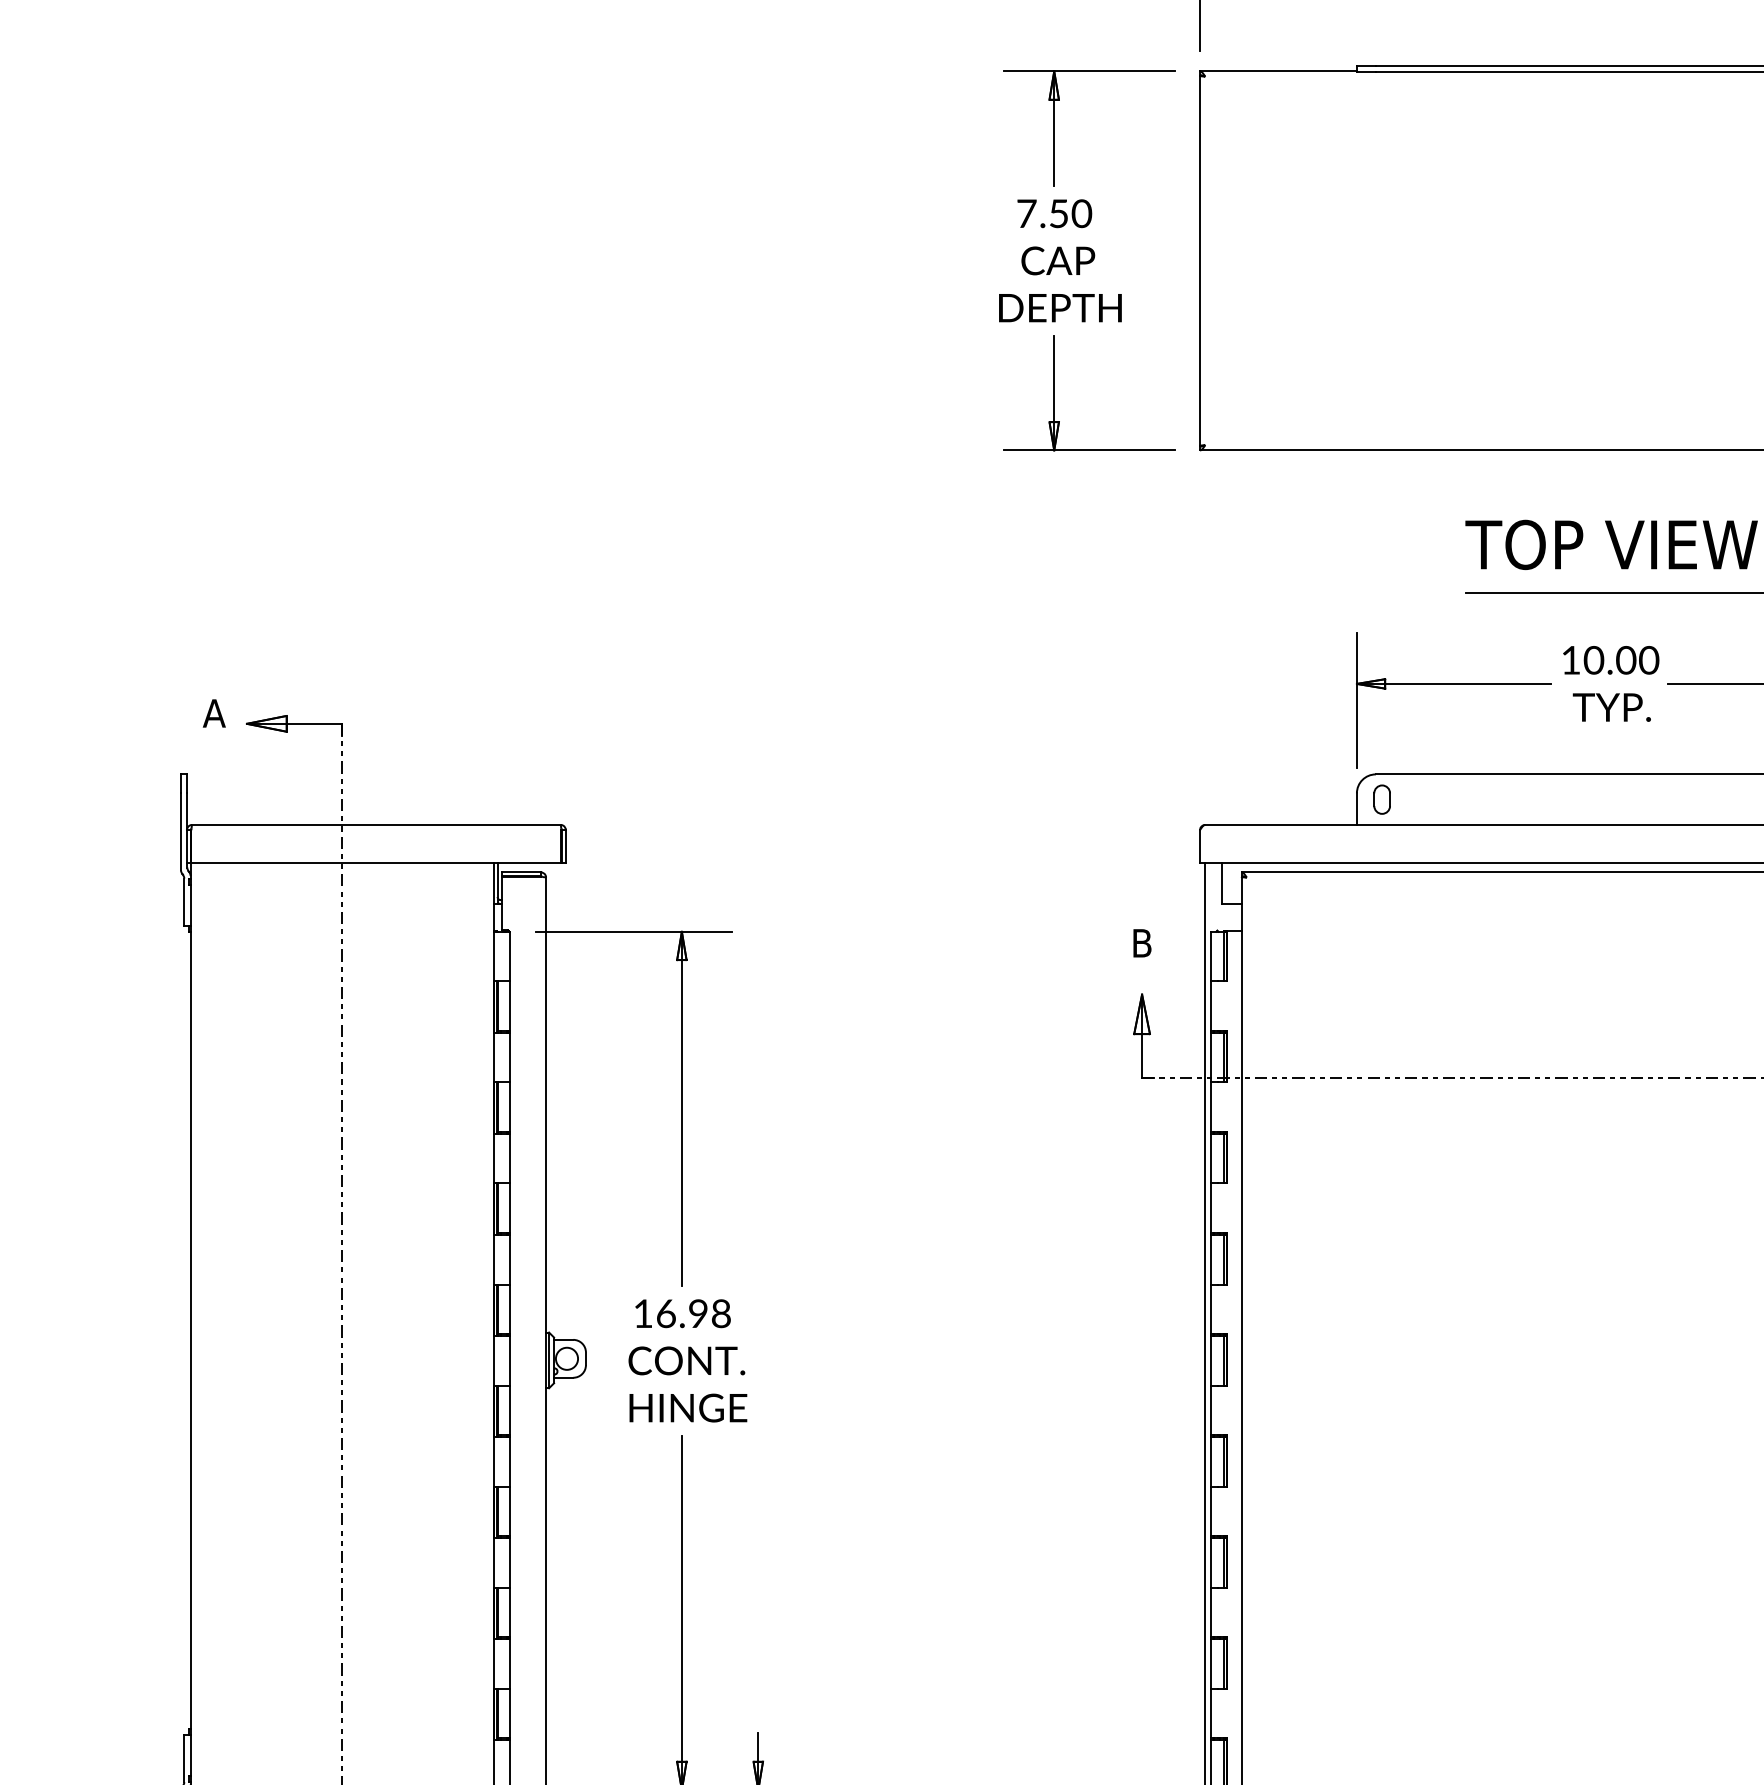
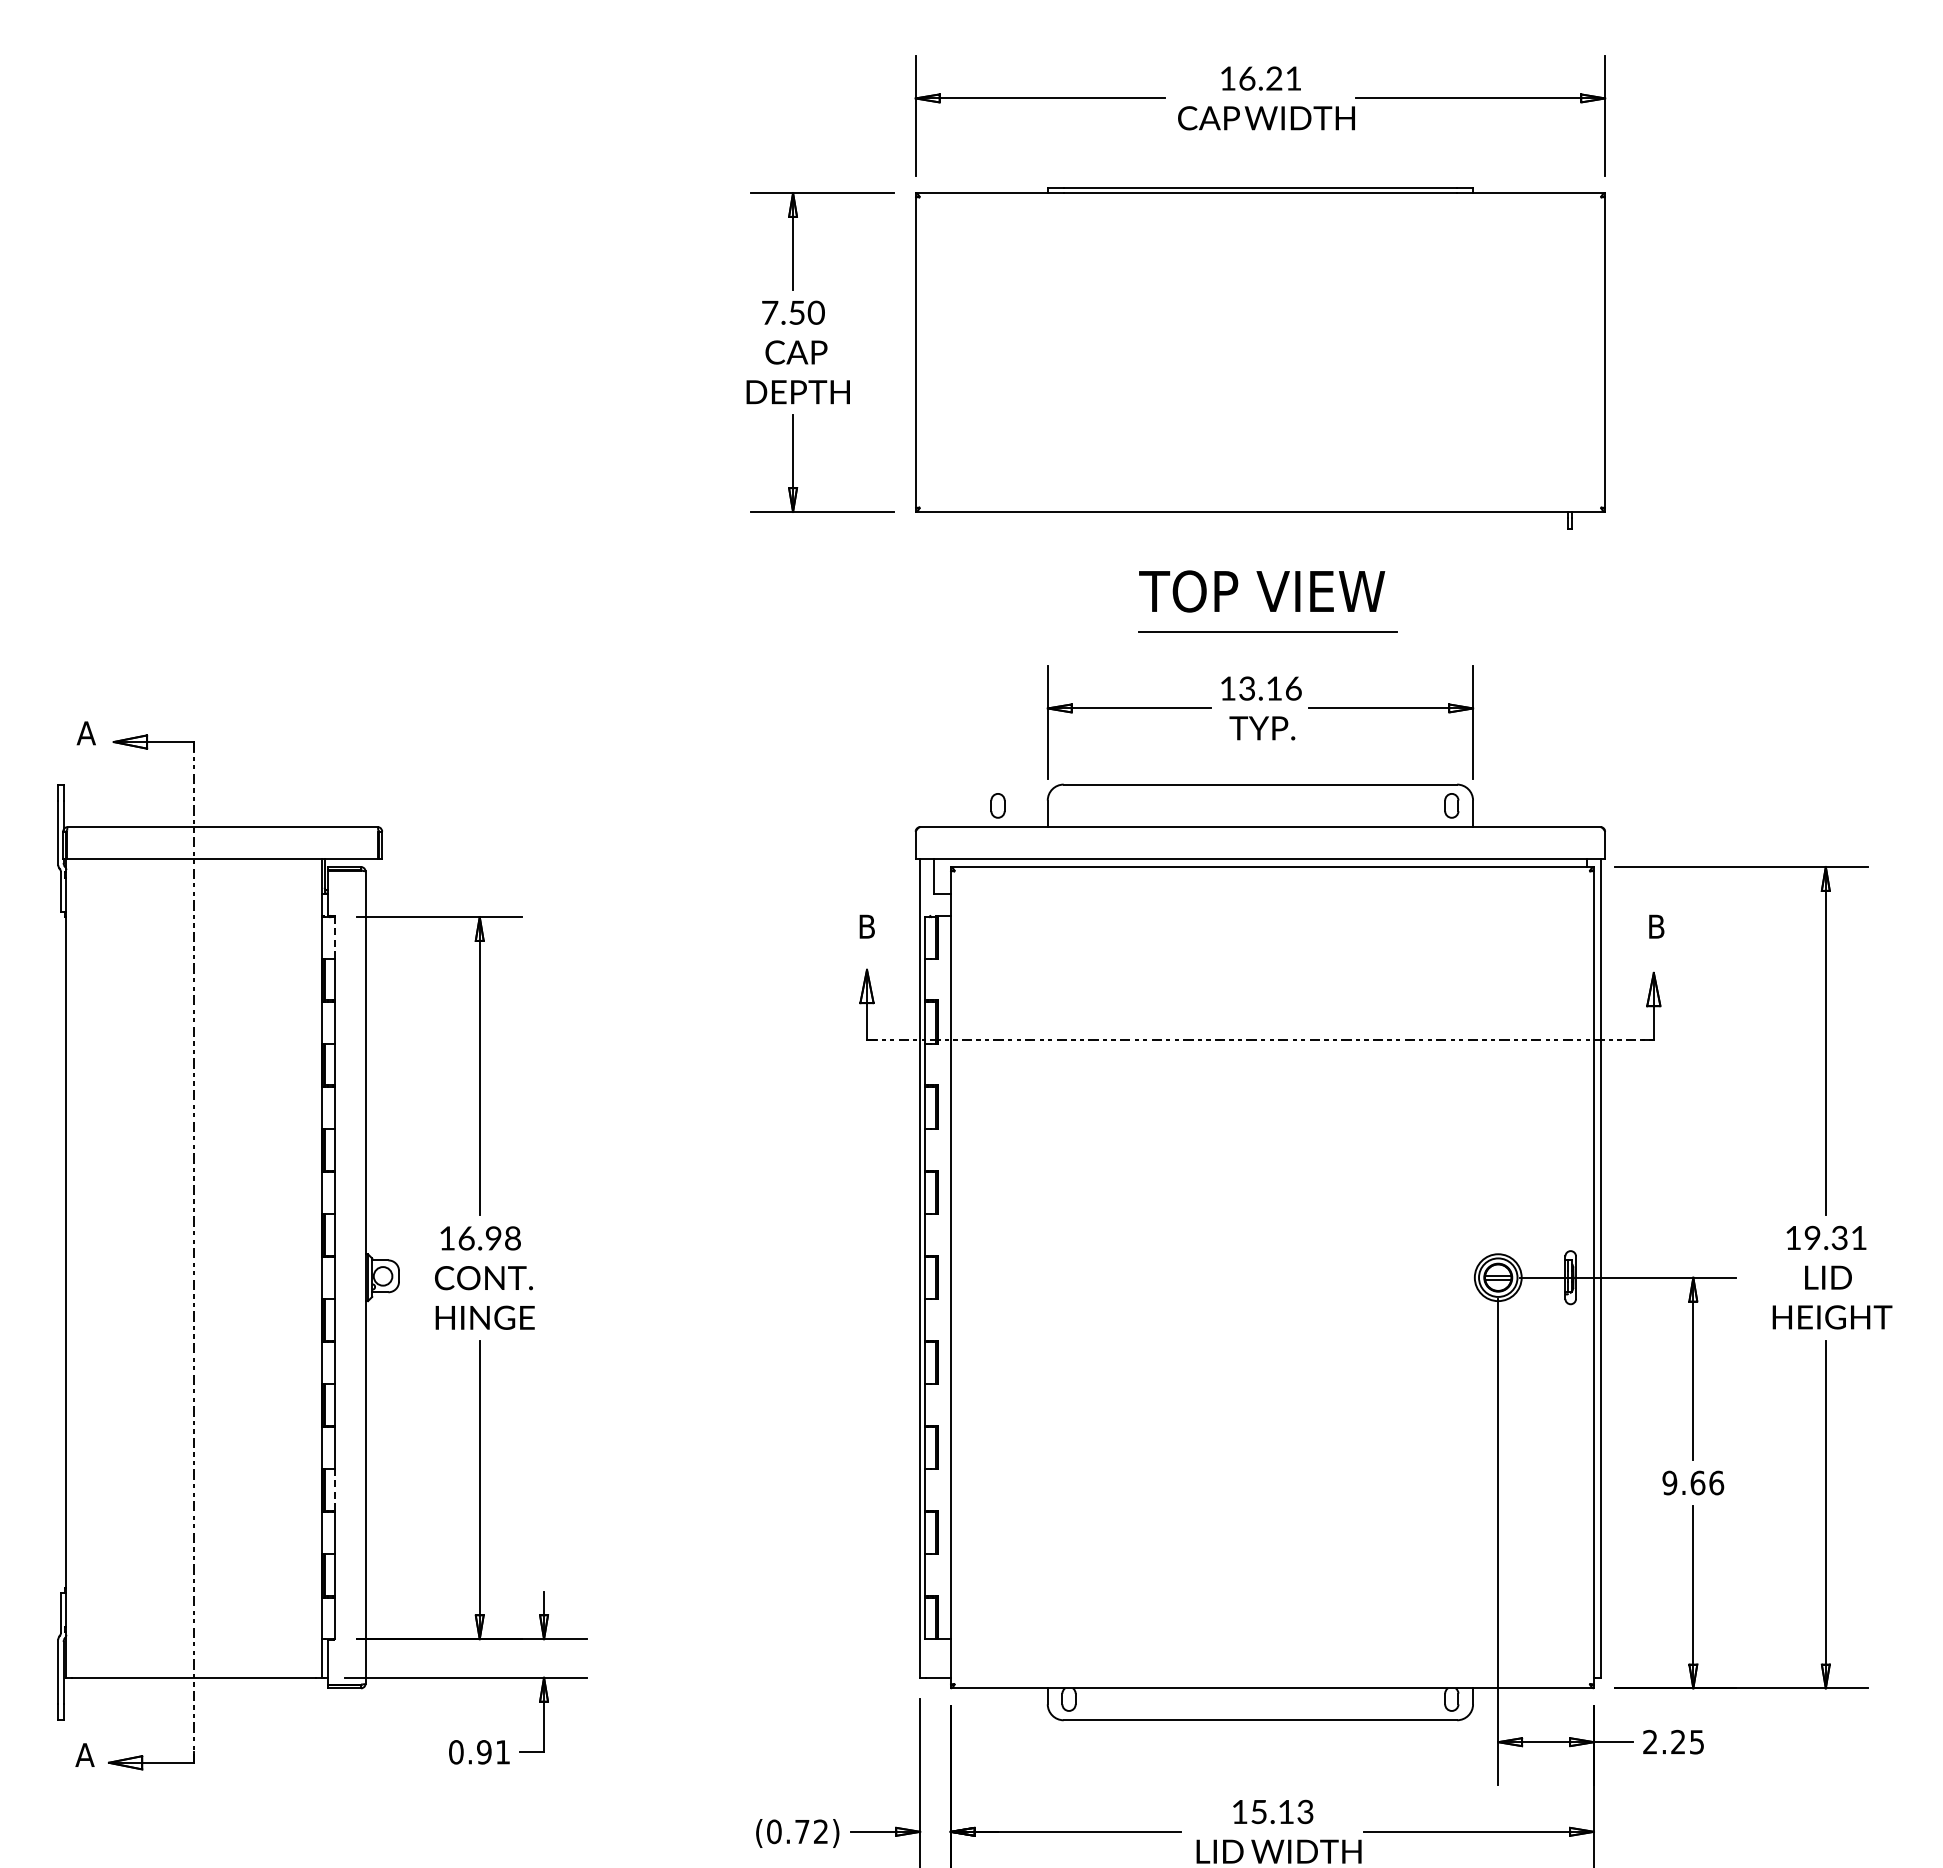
text: (1621, 660) -> (1270, 688), 10.00 -> 13.16
part: (1381, 799) -> (997, 805), moved
line: (510, 956) -> (335, 937), solid -> dashed
line: (510, 1612) -> (335, 1489), solid -> dashed

